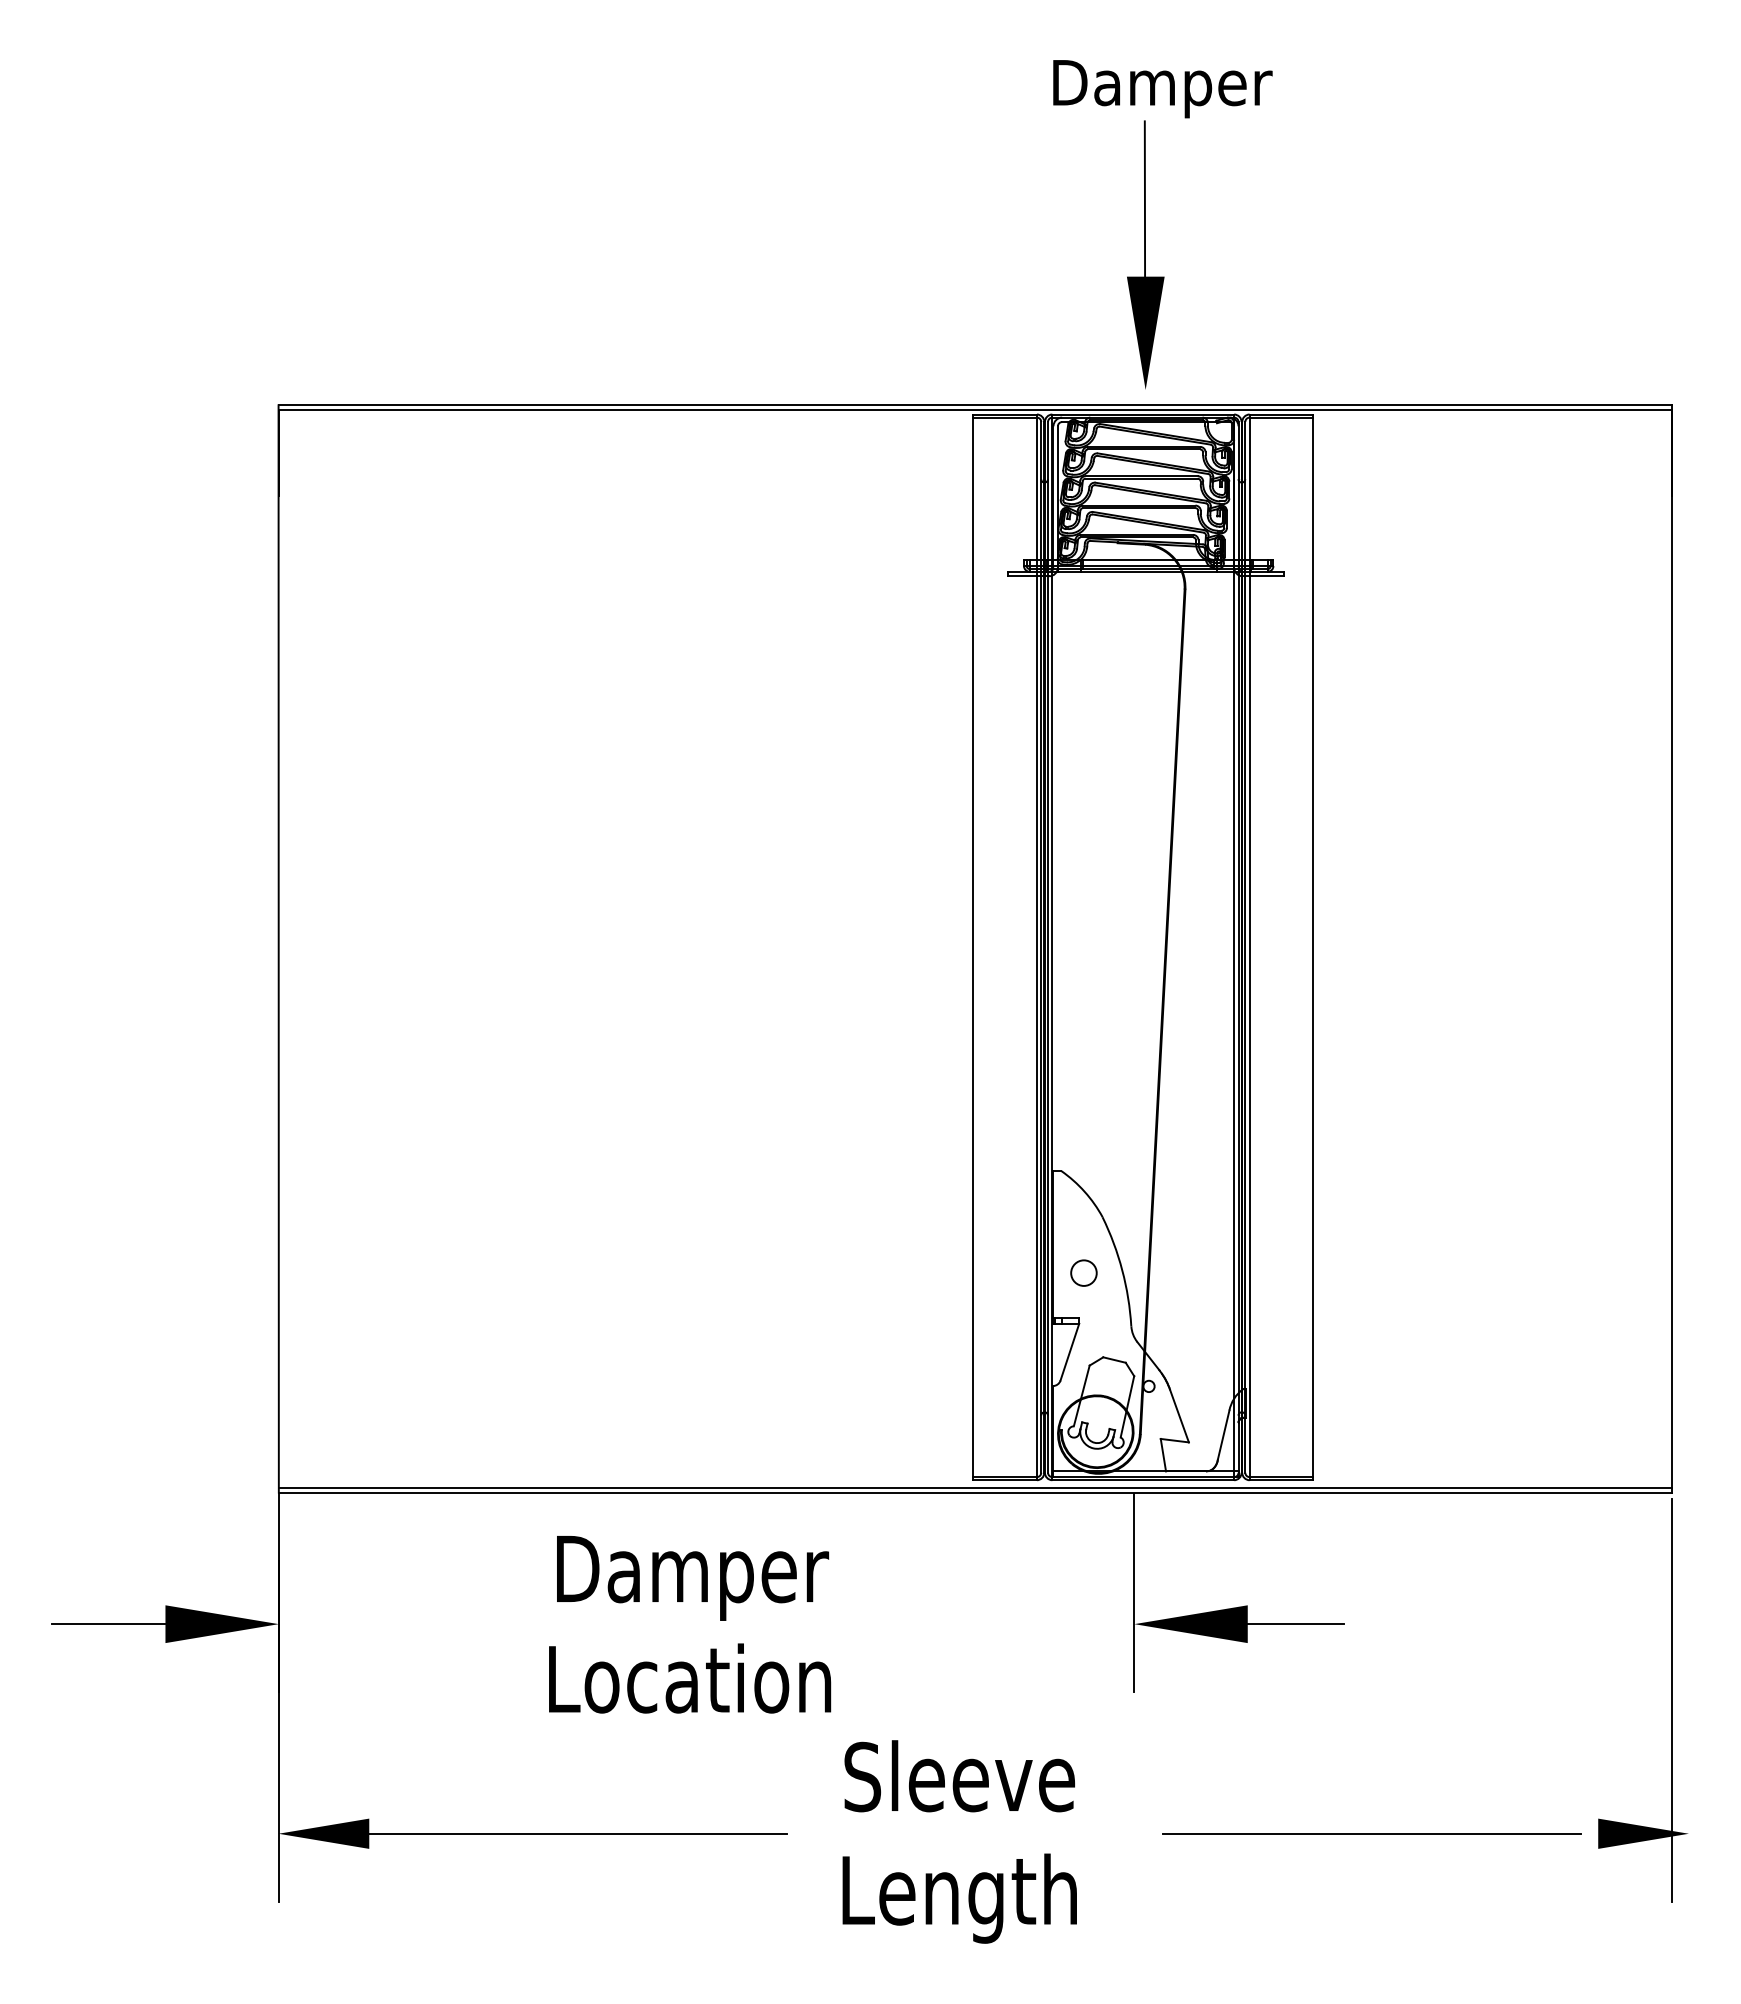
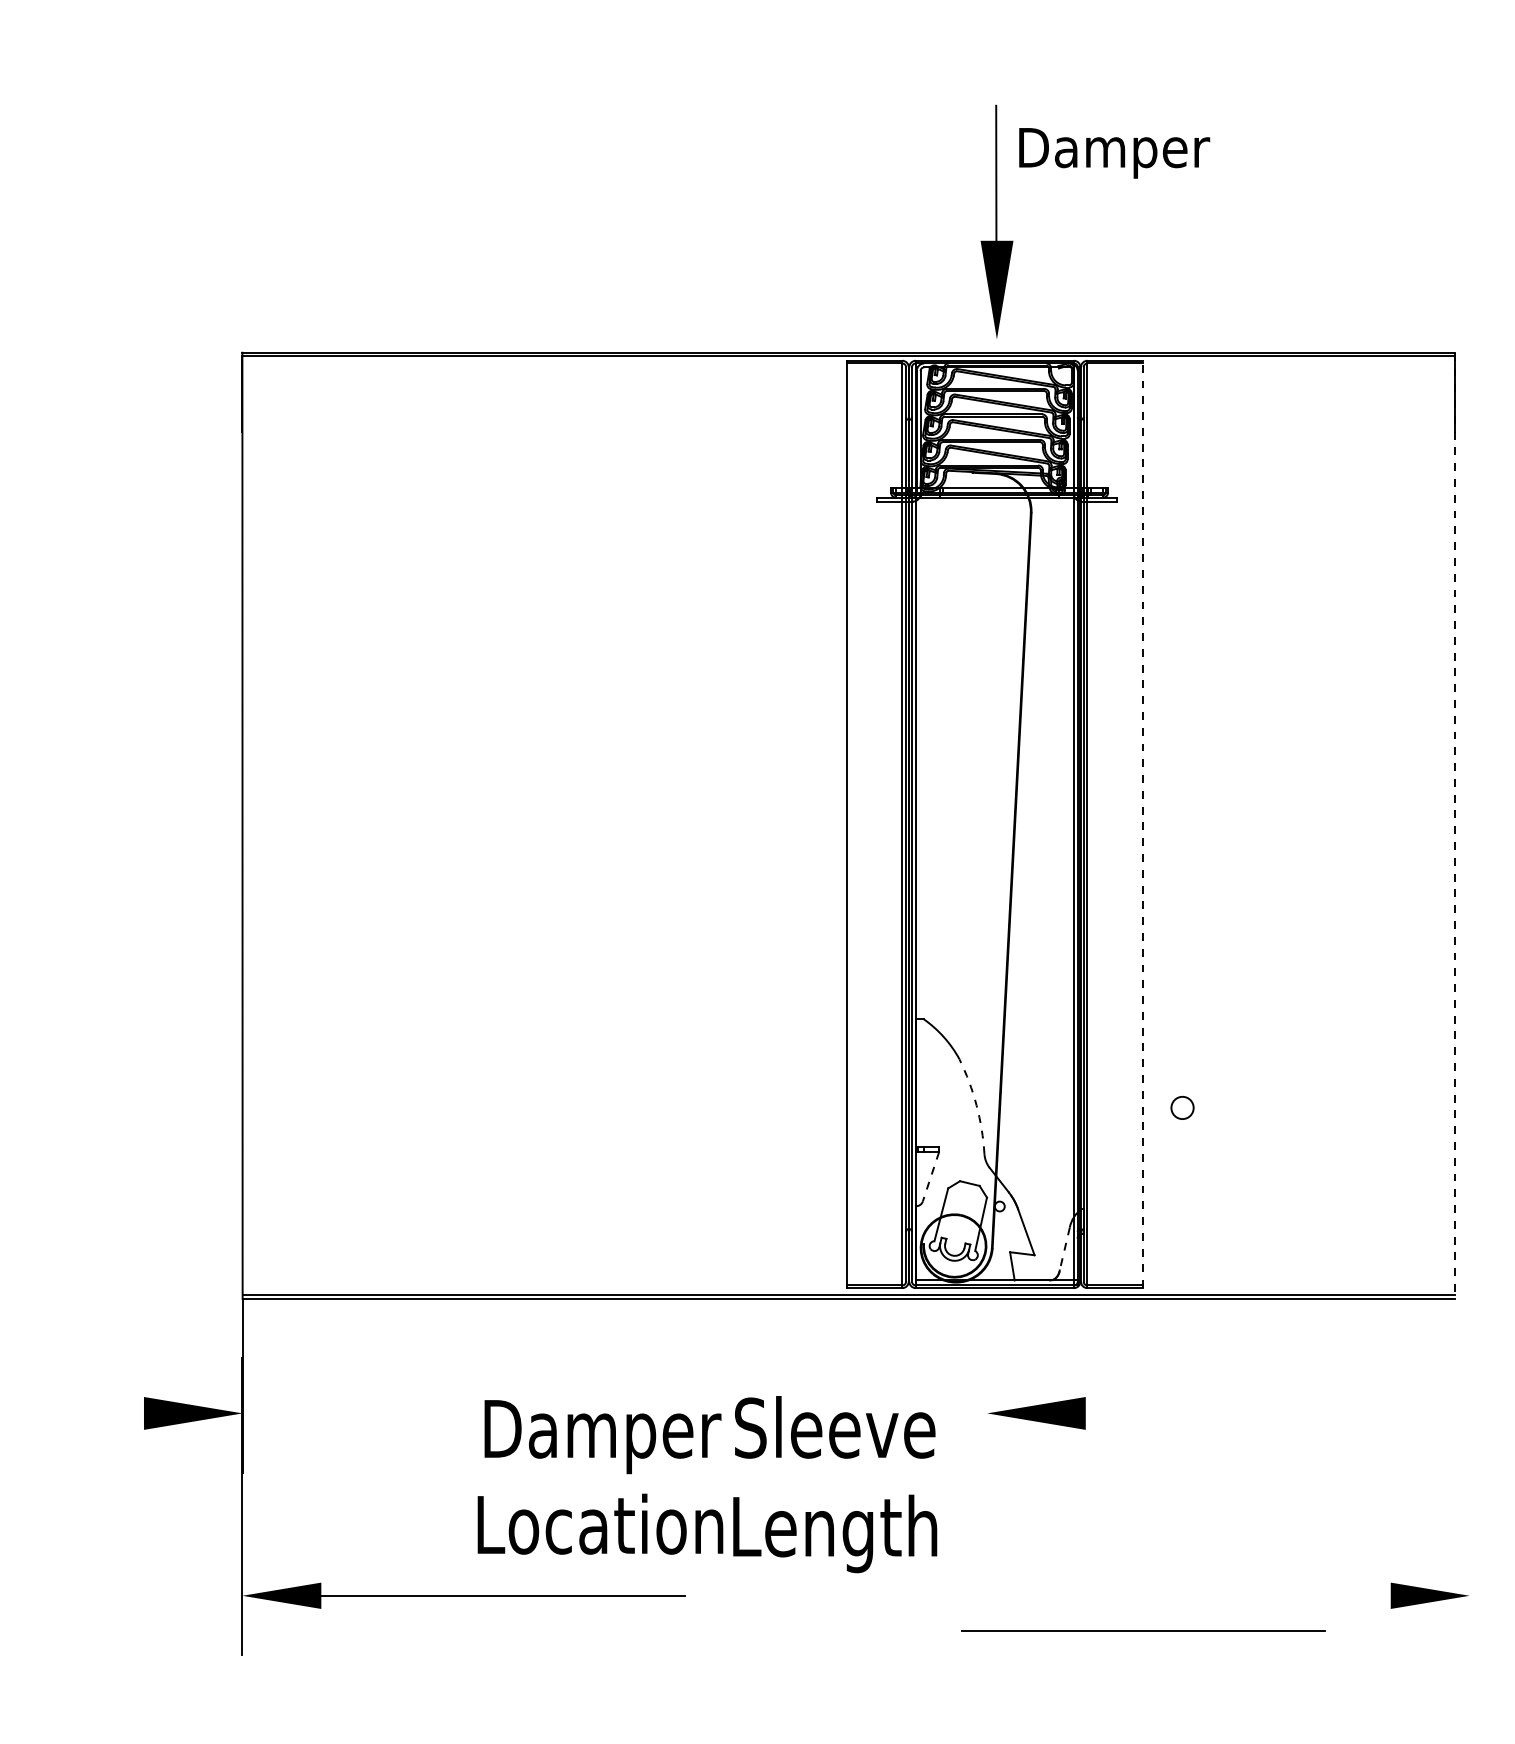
text: (1162, 89) -> (1114, 153), moved
line: (1313, 947) -> (1142, 824), solid -> dashed
line: (1671, 948) -> (1454, 825), solid -> dashed
arc: (1122, 1270) -> (976, 1105), solid -> dashed
circle: (1083, 1272) -> (1182, 1107), moved
line: (1069, 1352) -> (930, 1177), solid -> dashed
line: (1223, 1435) -> (1064, 1249), solid -> dashed
line: (1134, 1593) -> (987, 1386), removed
line: (108, 1624) -> (94, 1413), removed
text: (690, 1624) -> (600, 1477), moved
line: (1287, 1624) -> (1120, 1413), removed
line: (1671, 1700) -> (1454, 1479), removed
line: (1371, 1833) -> (1142, 1631), moved
text: (959, 1841) -> (834, 1484), moved

